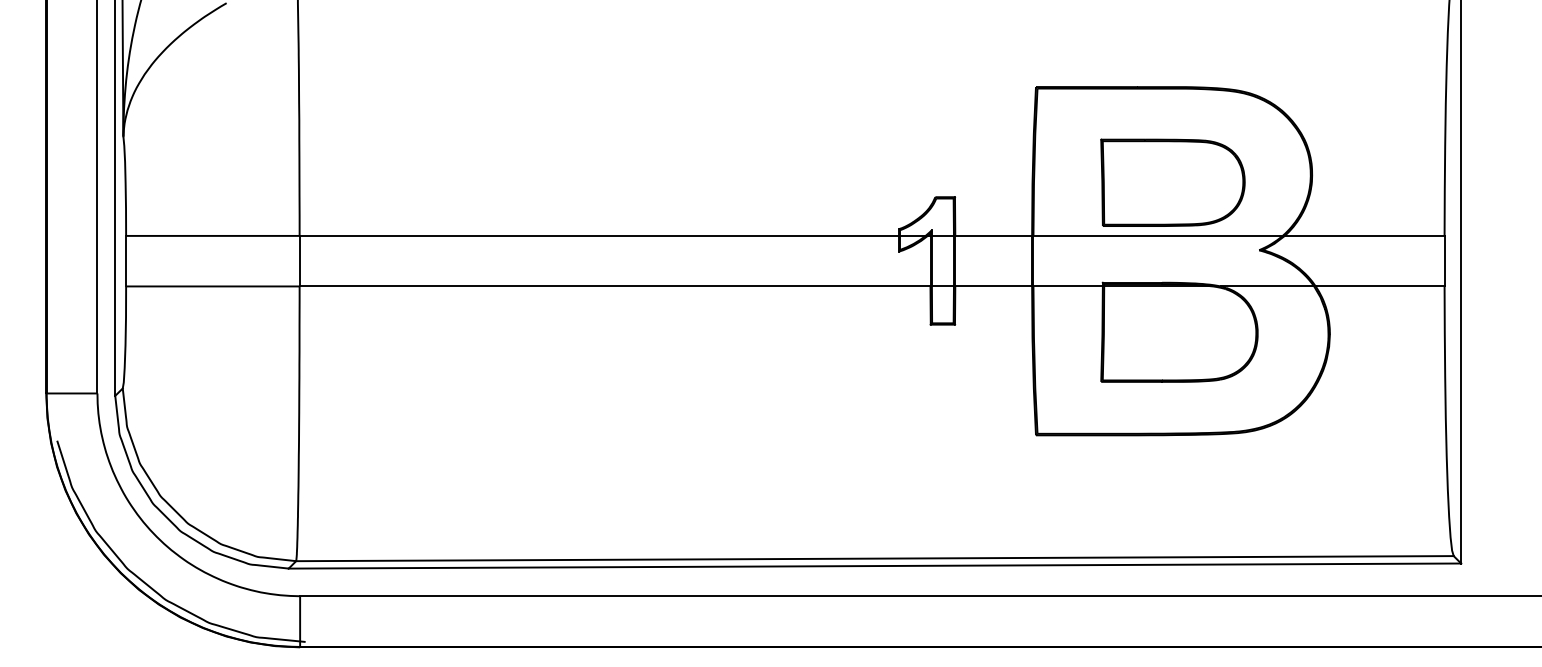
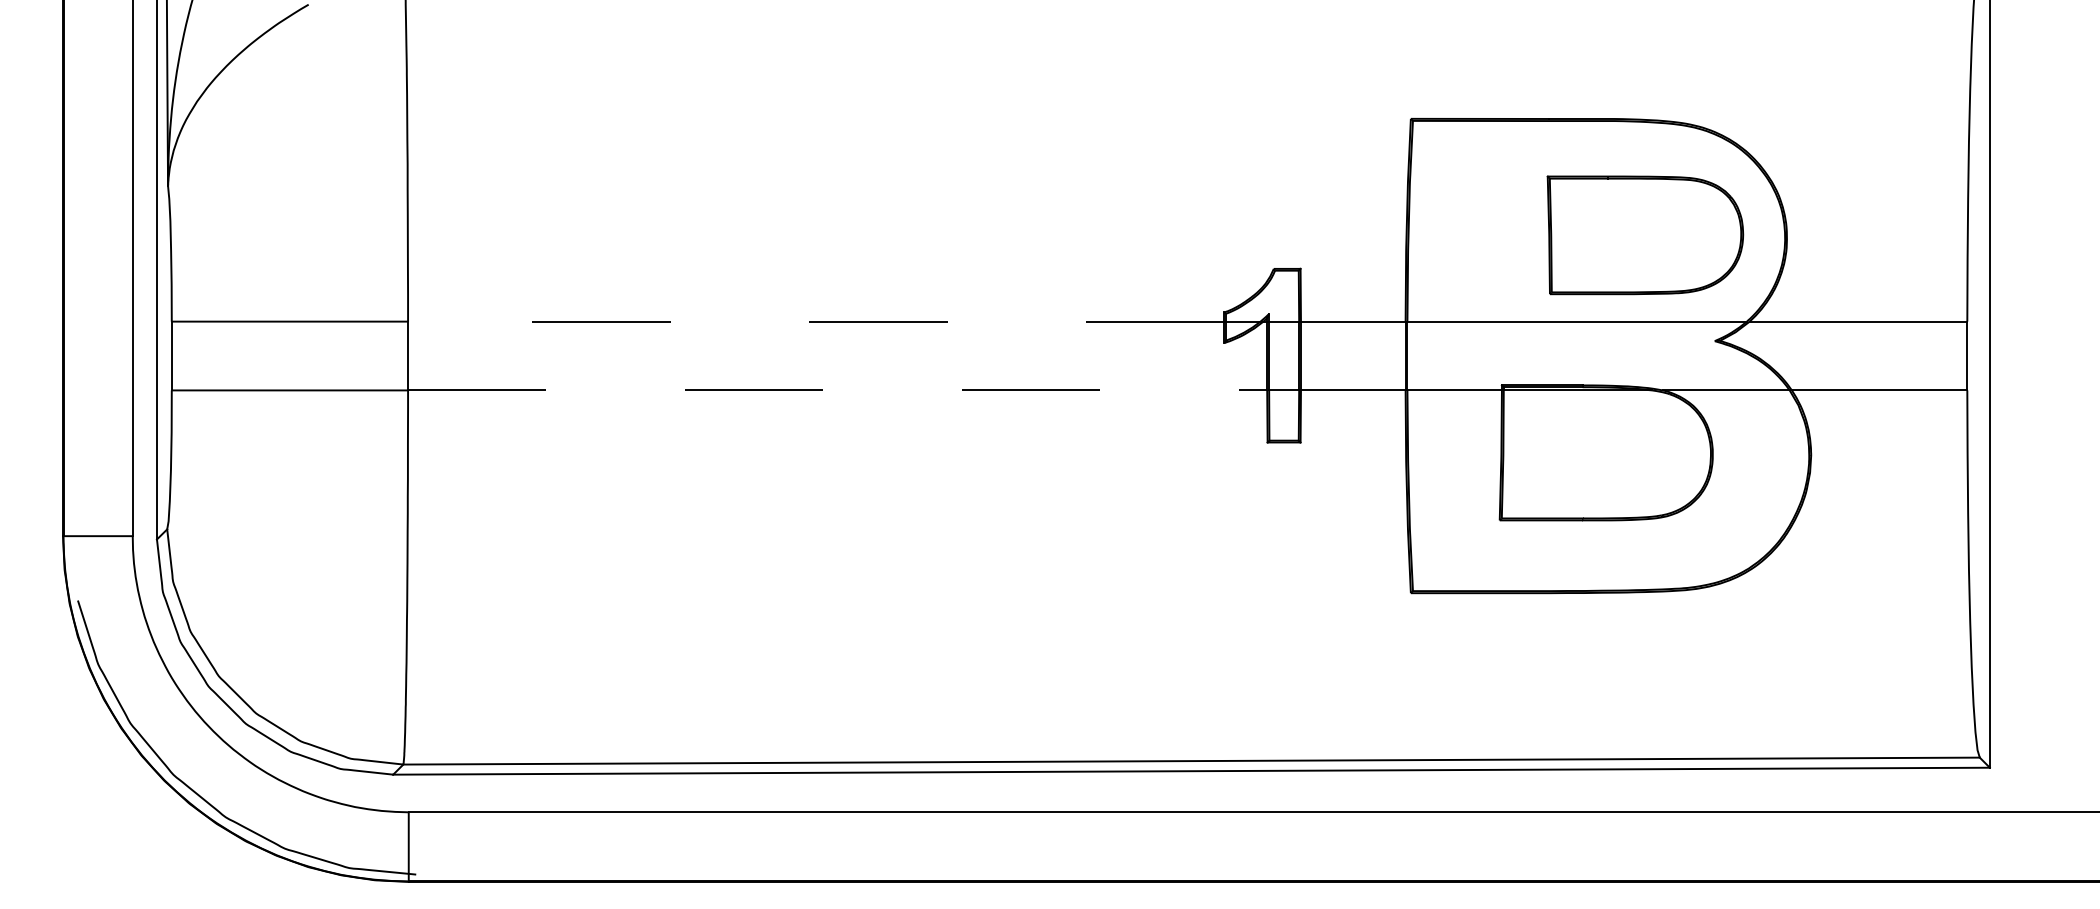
part: (1173, 182) -> (1645, 235), moved
line: (598, 235) -> (815, 321), solid -> dashed
line: (614, 286) -> (837, 390), solid -> dashed

